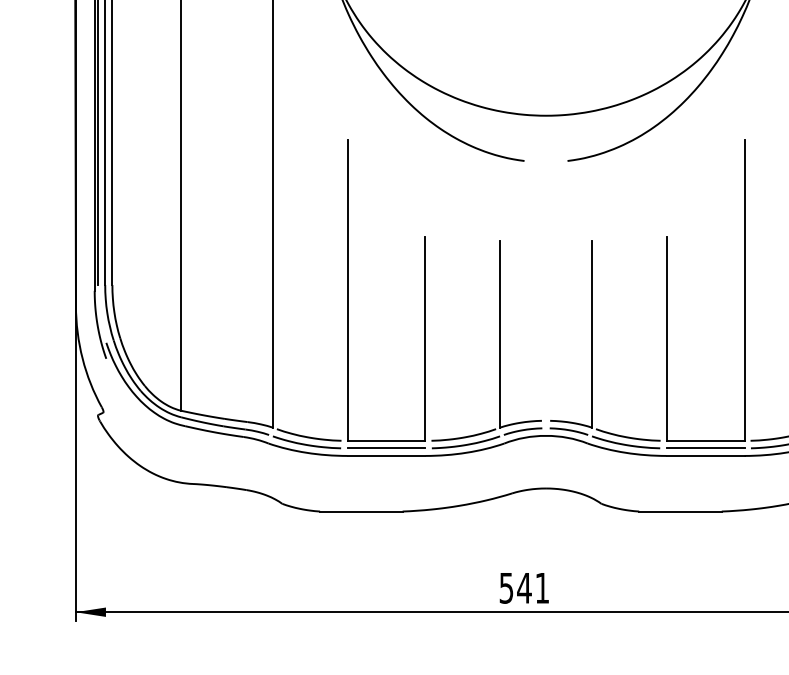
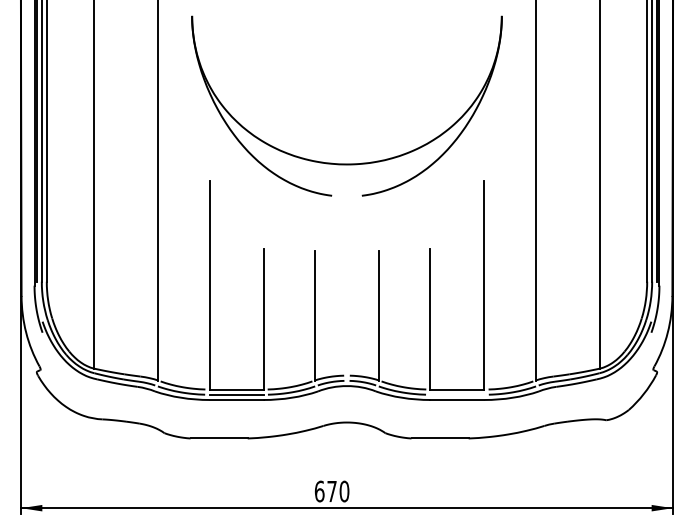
line: (705, 448) -> (457, 394), removed
text: (523, 588) -> (331, 491), 541 -> 670

